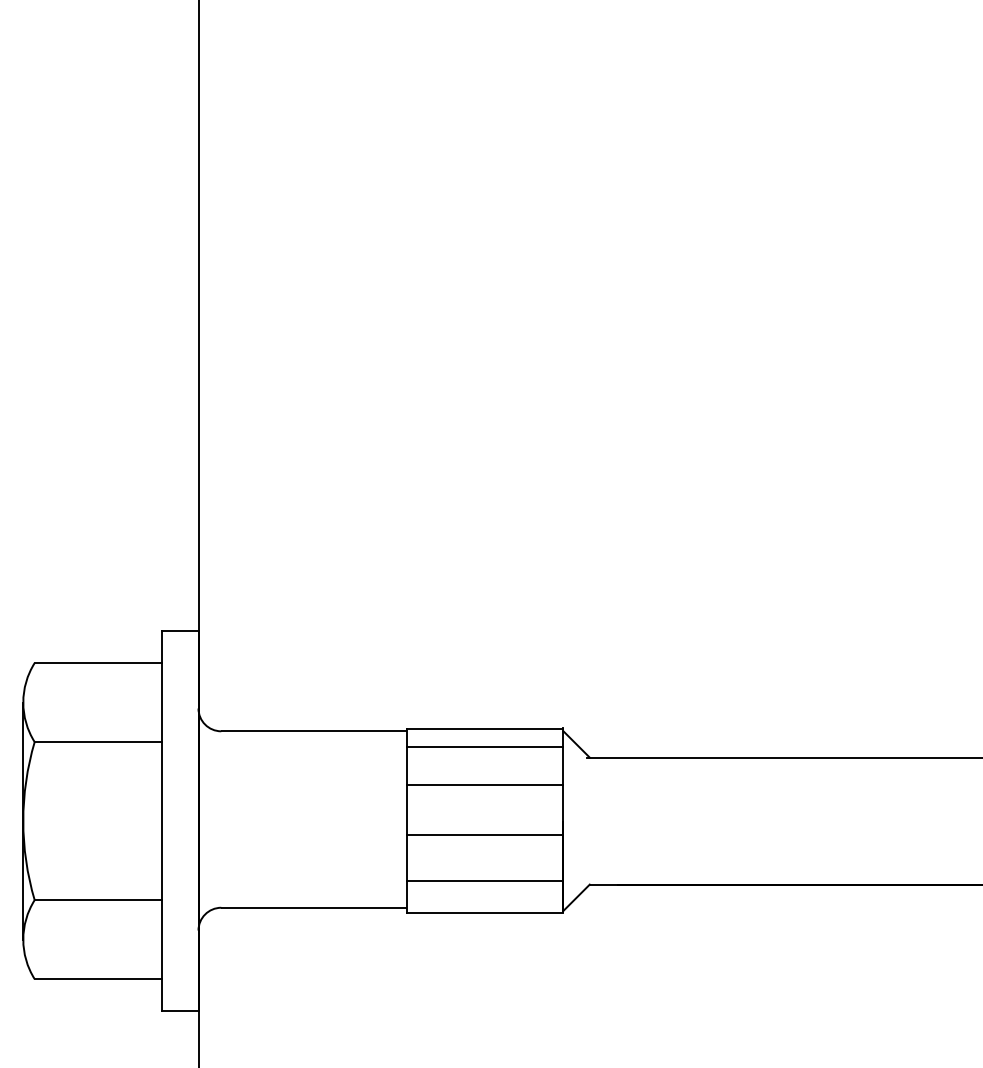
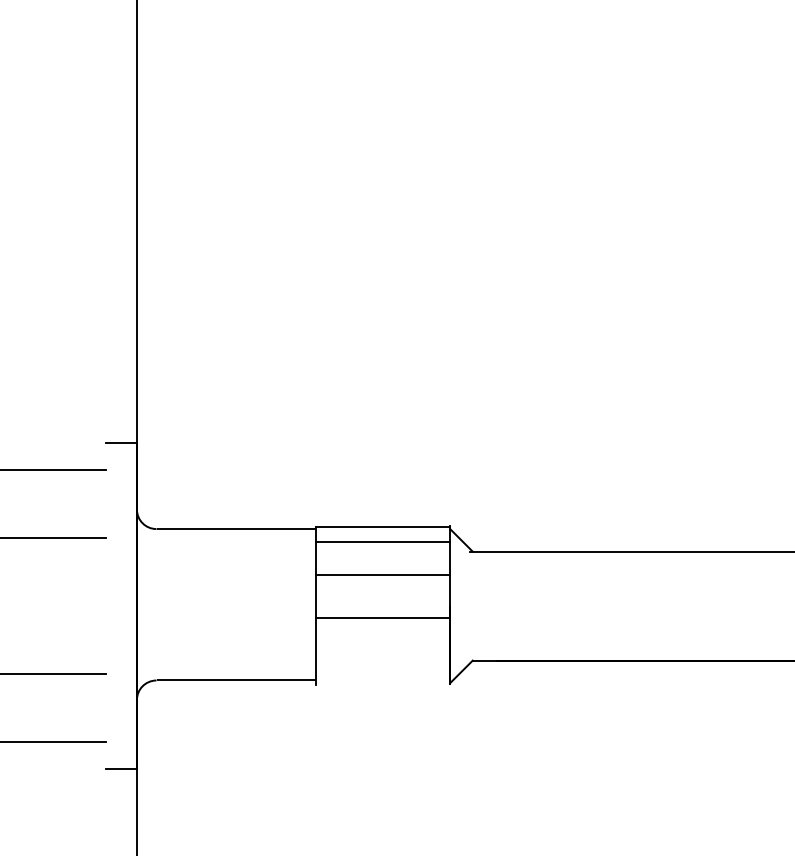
line: (162, 820) -> (106, 605), removed
line: (485, 881) -> (383, 657), removed
line: (485, 913) -> (383, 685), removed

